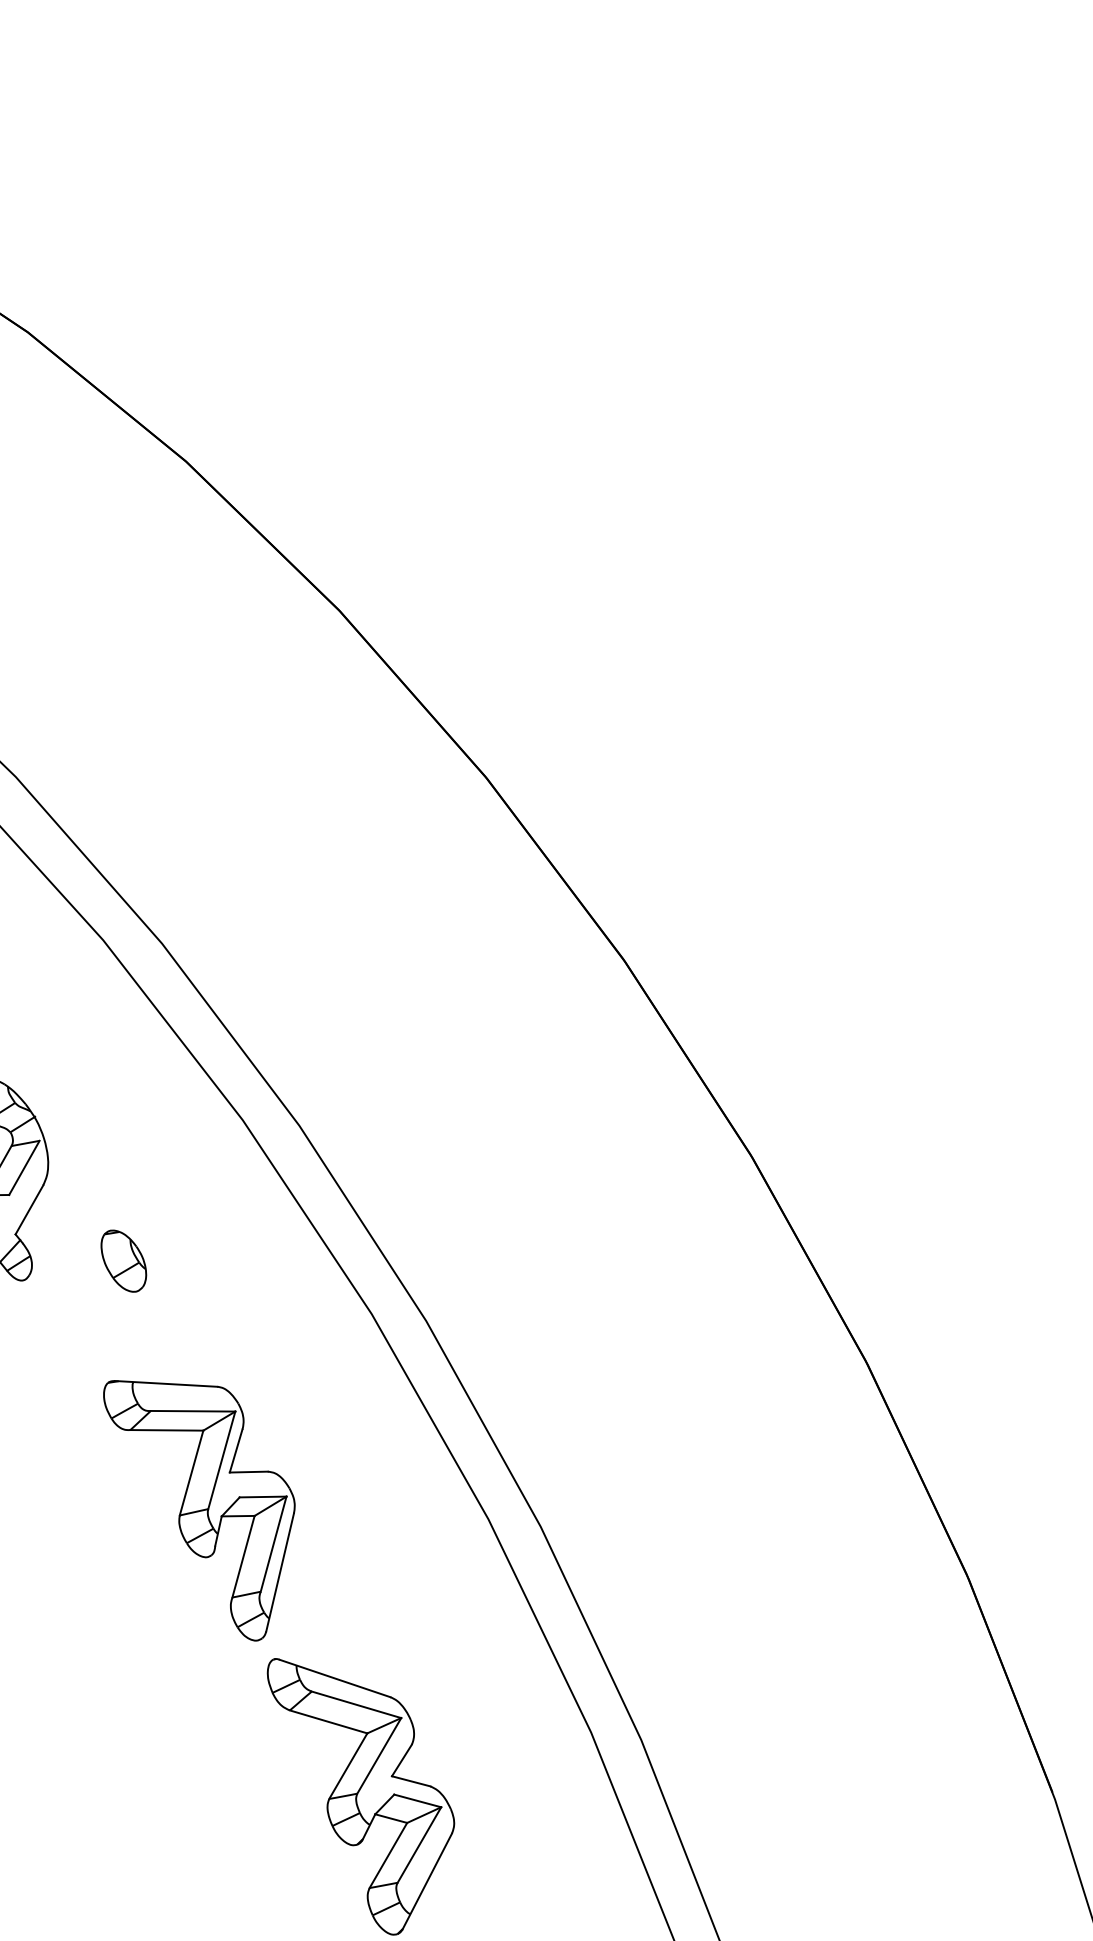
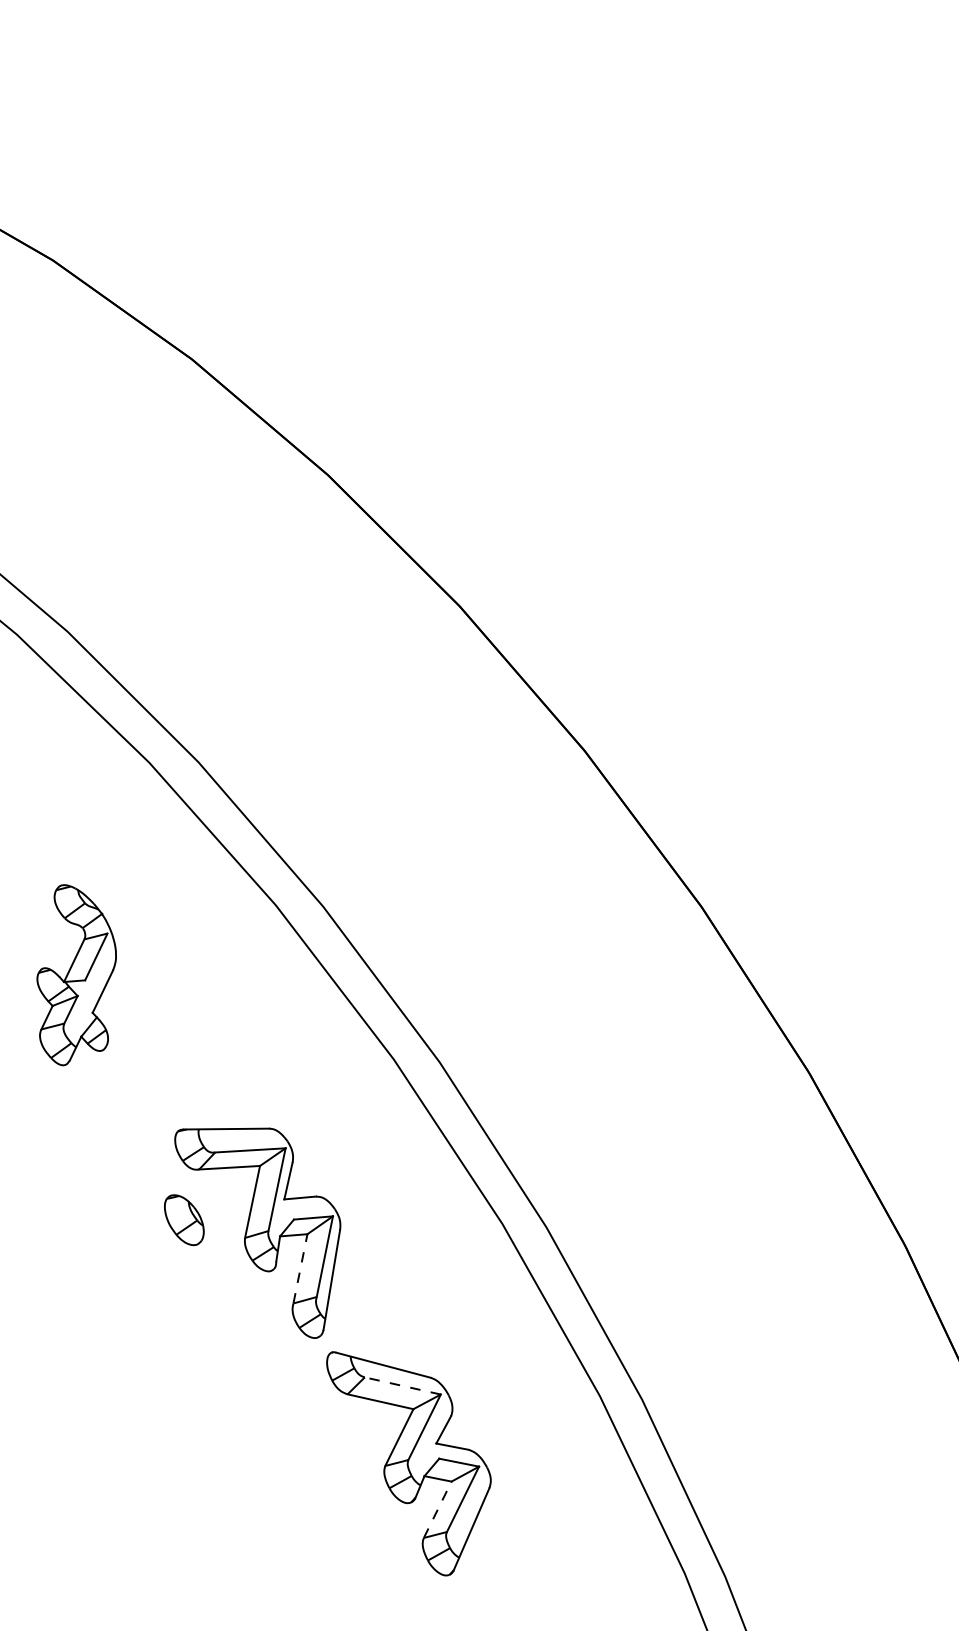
part: (123, 1261) -> (184, 1220), moved
line: (243, 1556) -> (300, 1268), solid -> dashed
line: (356, 1704) -> (402, 1385), solid -> dashed
line: (388, 1855) -> (437, 1509), solid -> dashed

